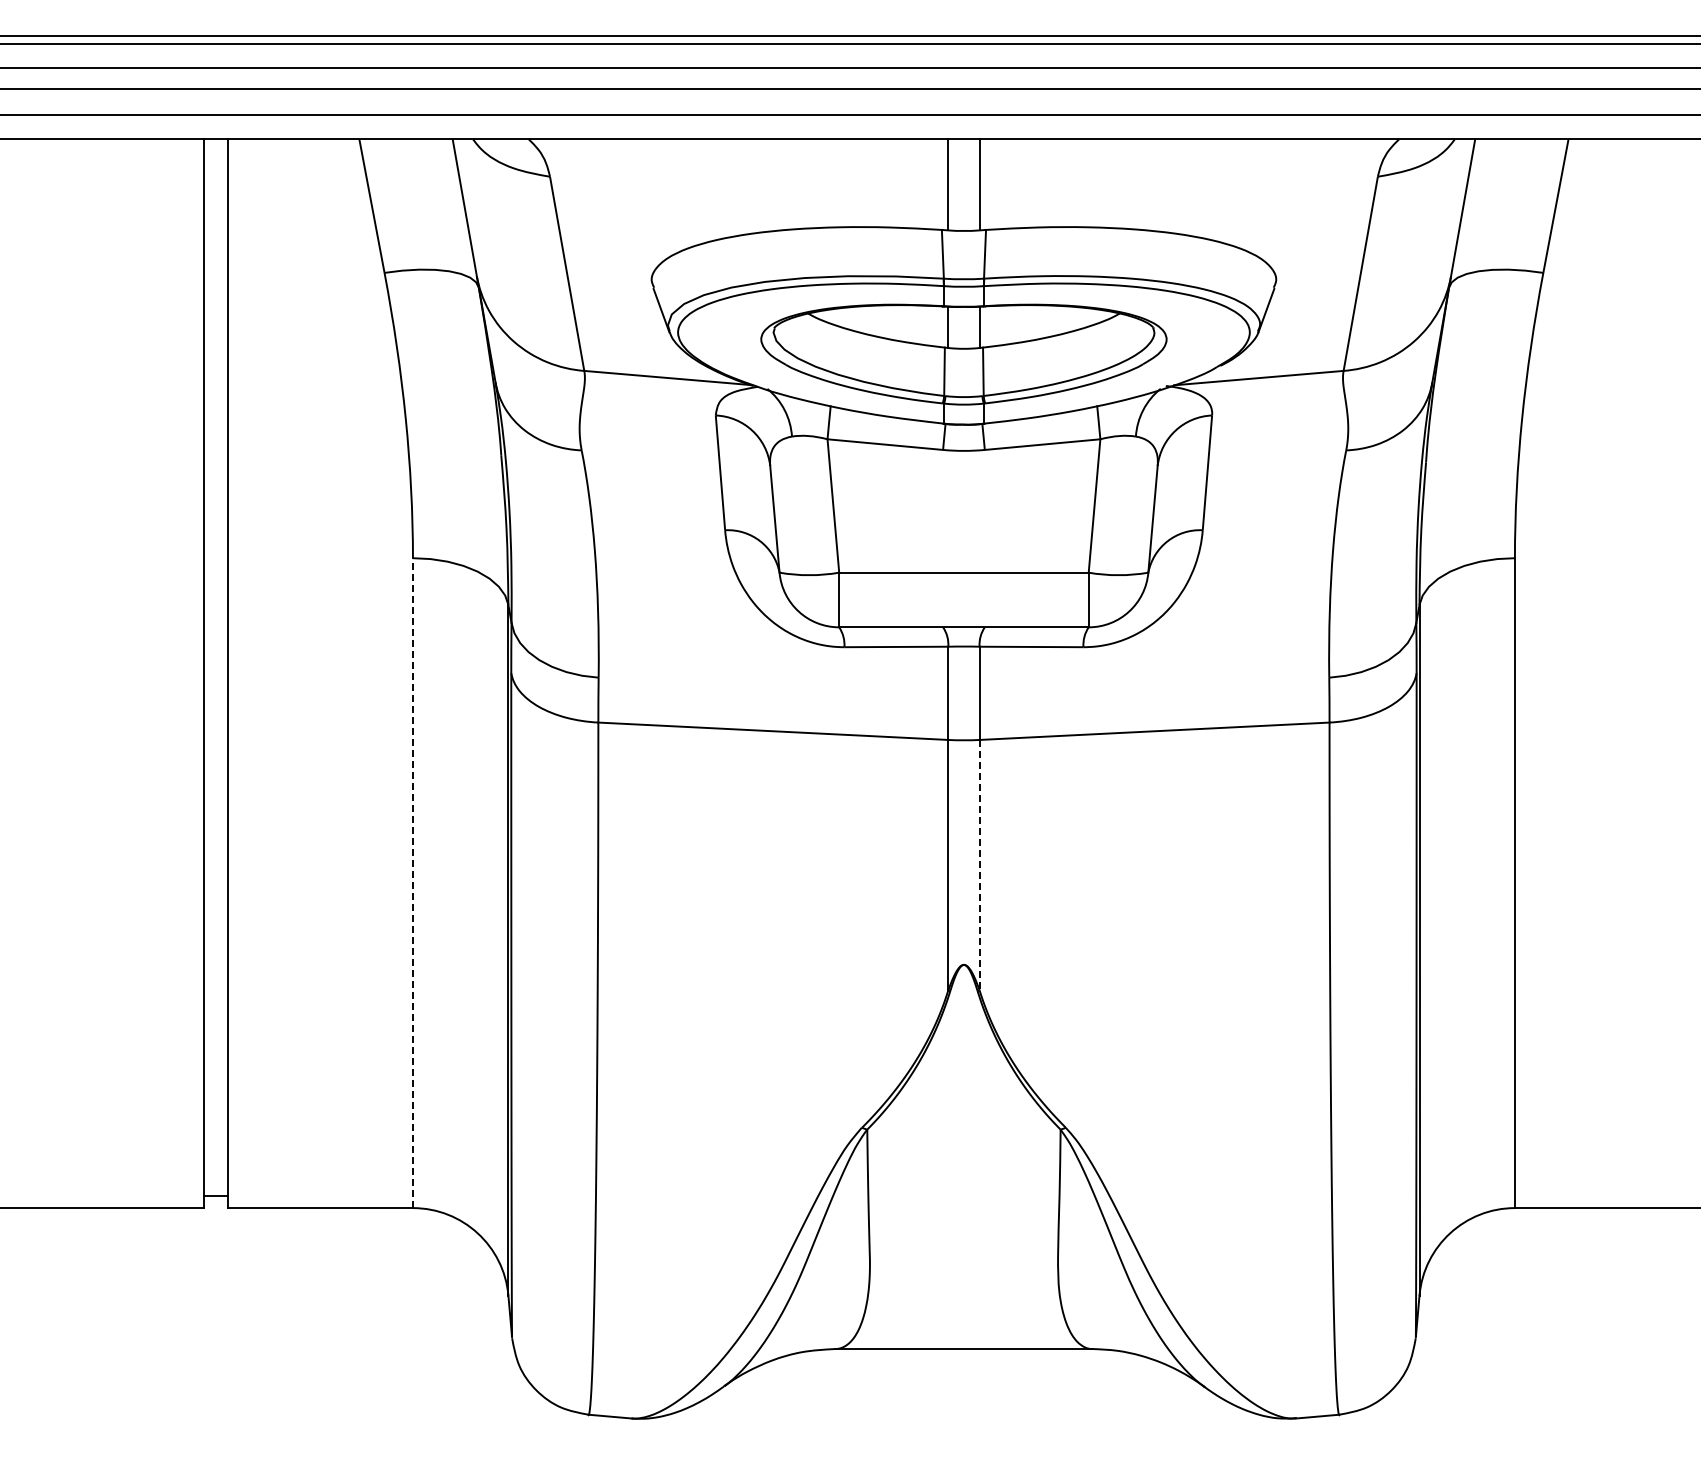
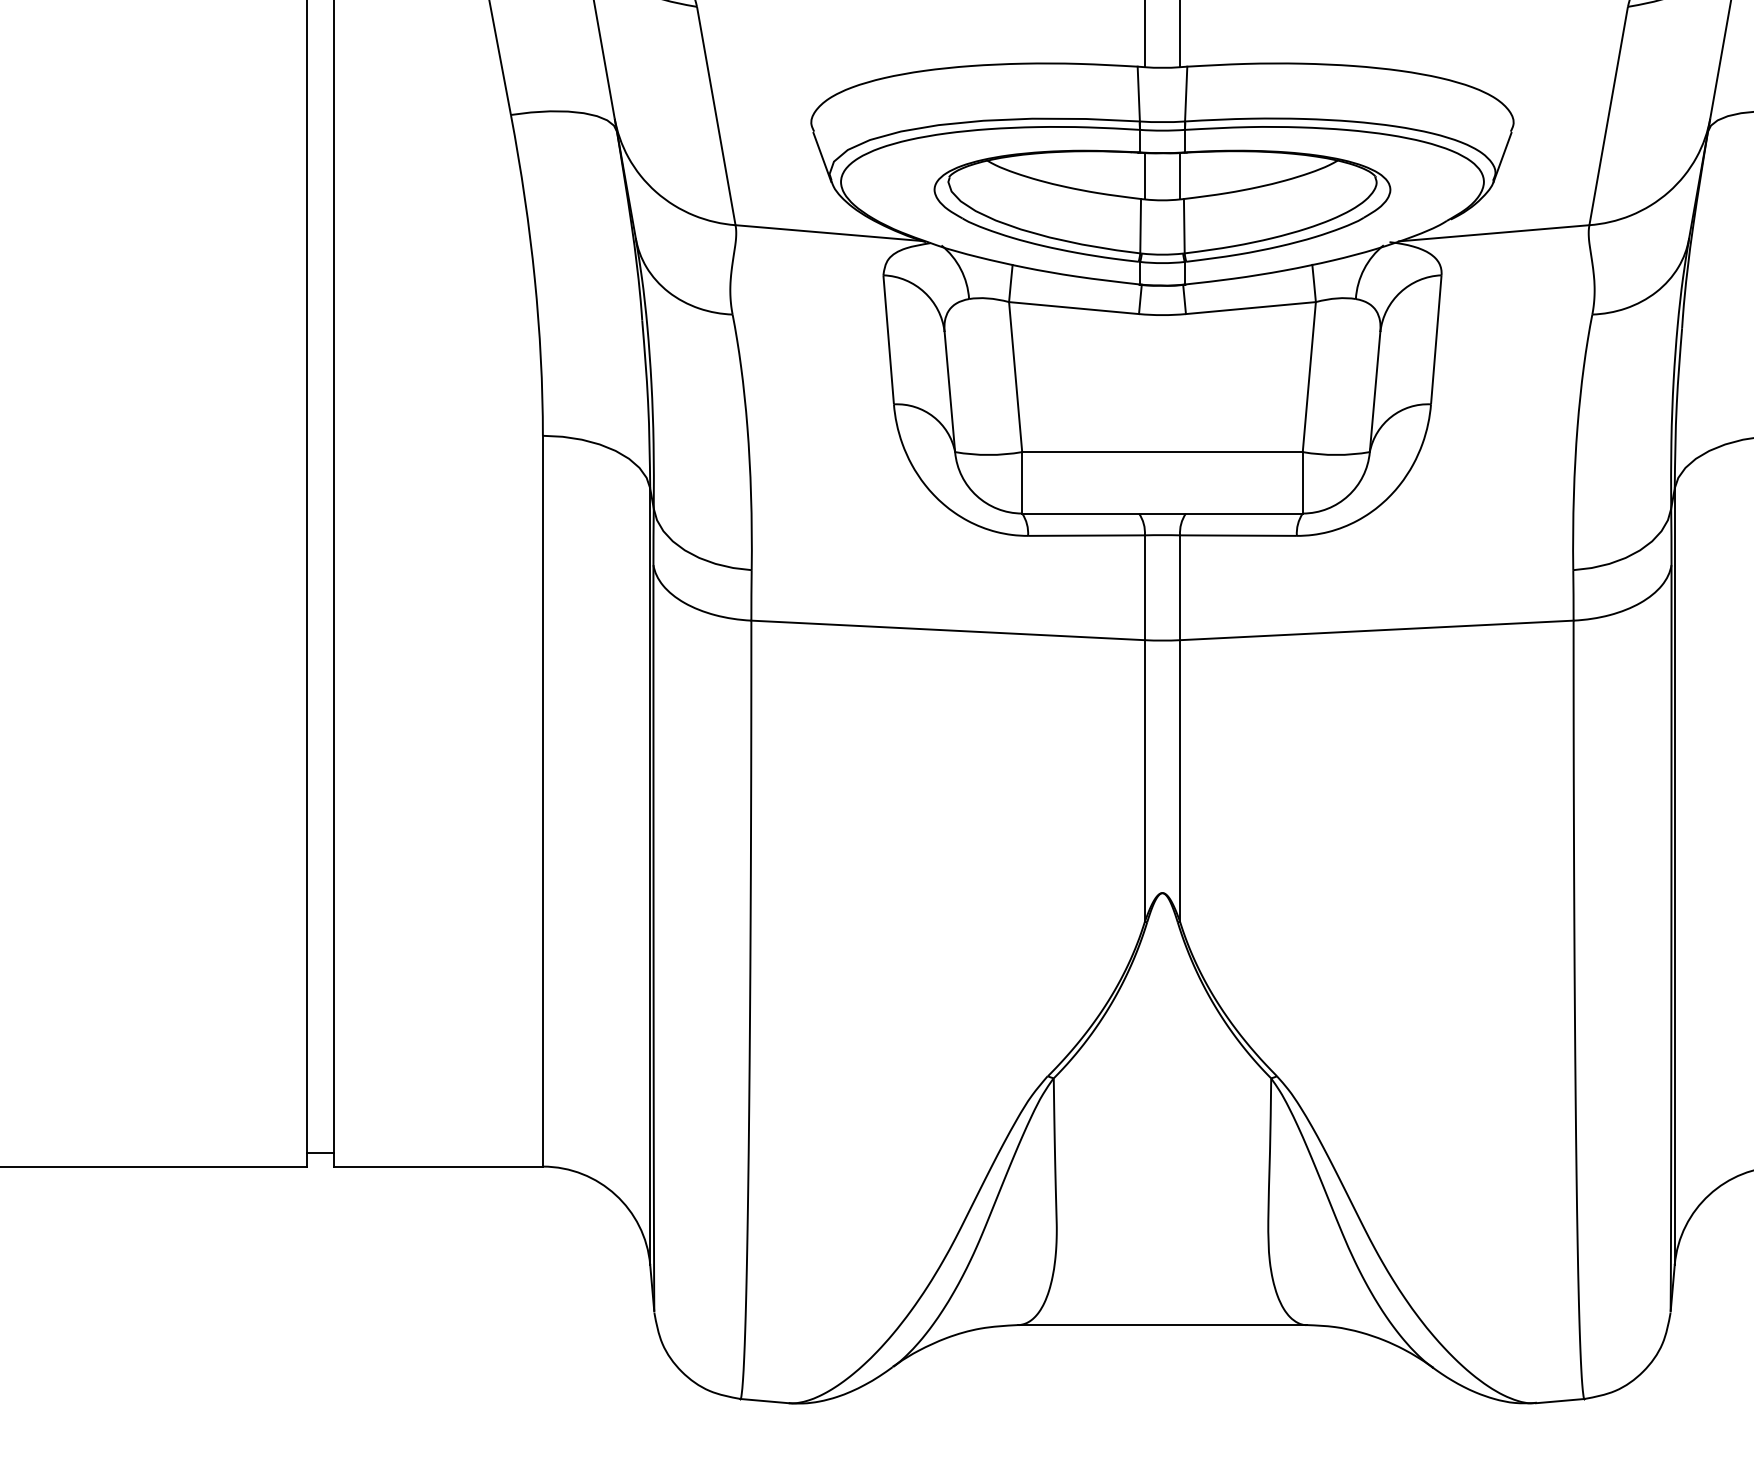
line: (979, 865) -> (1179, 781), dashed -> solid
line: (412, 883) -> (542, 801), dashed -> solid

